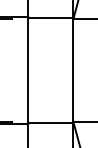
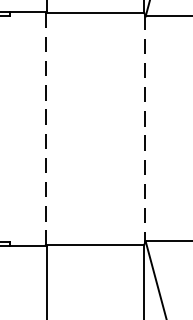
line: (28, 70) -> (47, 128), solid -> dashed
line: (72, 70) -> (143, 128), solid -> dashed

